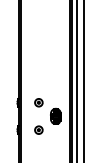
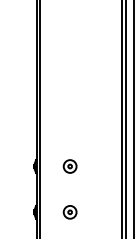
part: (55, 115) -> (97, 187), removed

